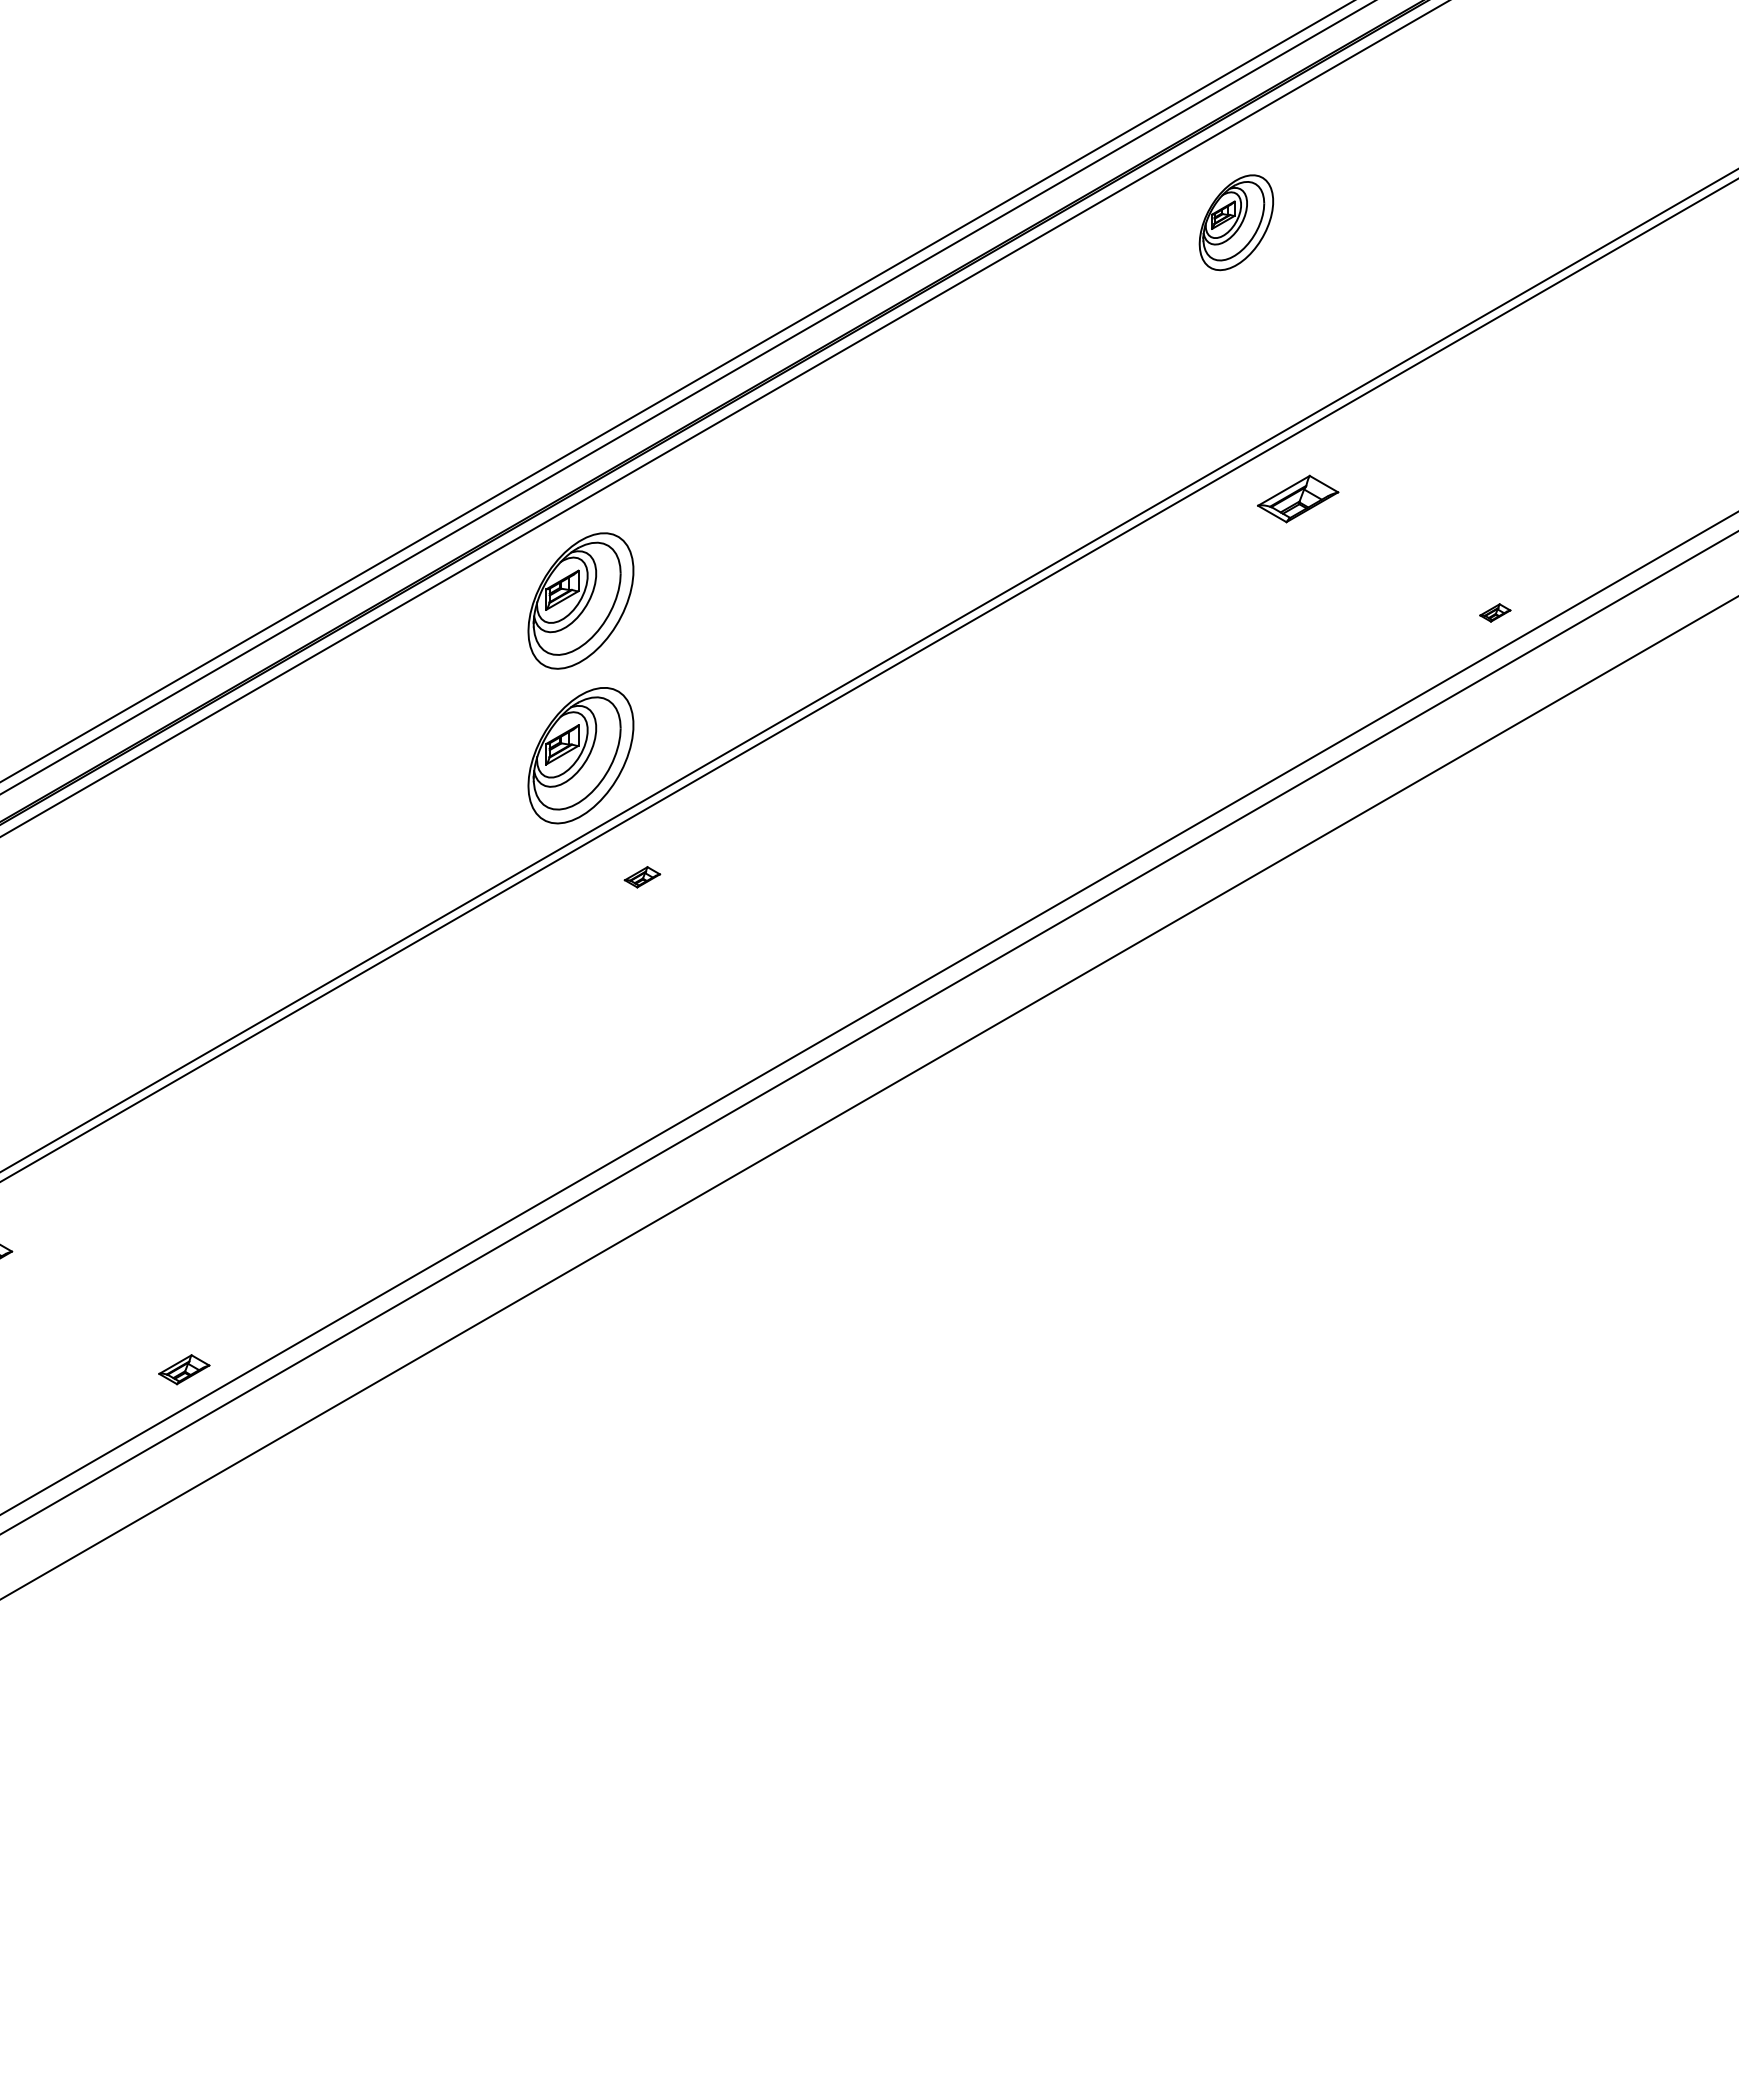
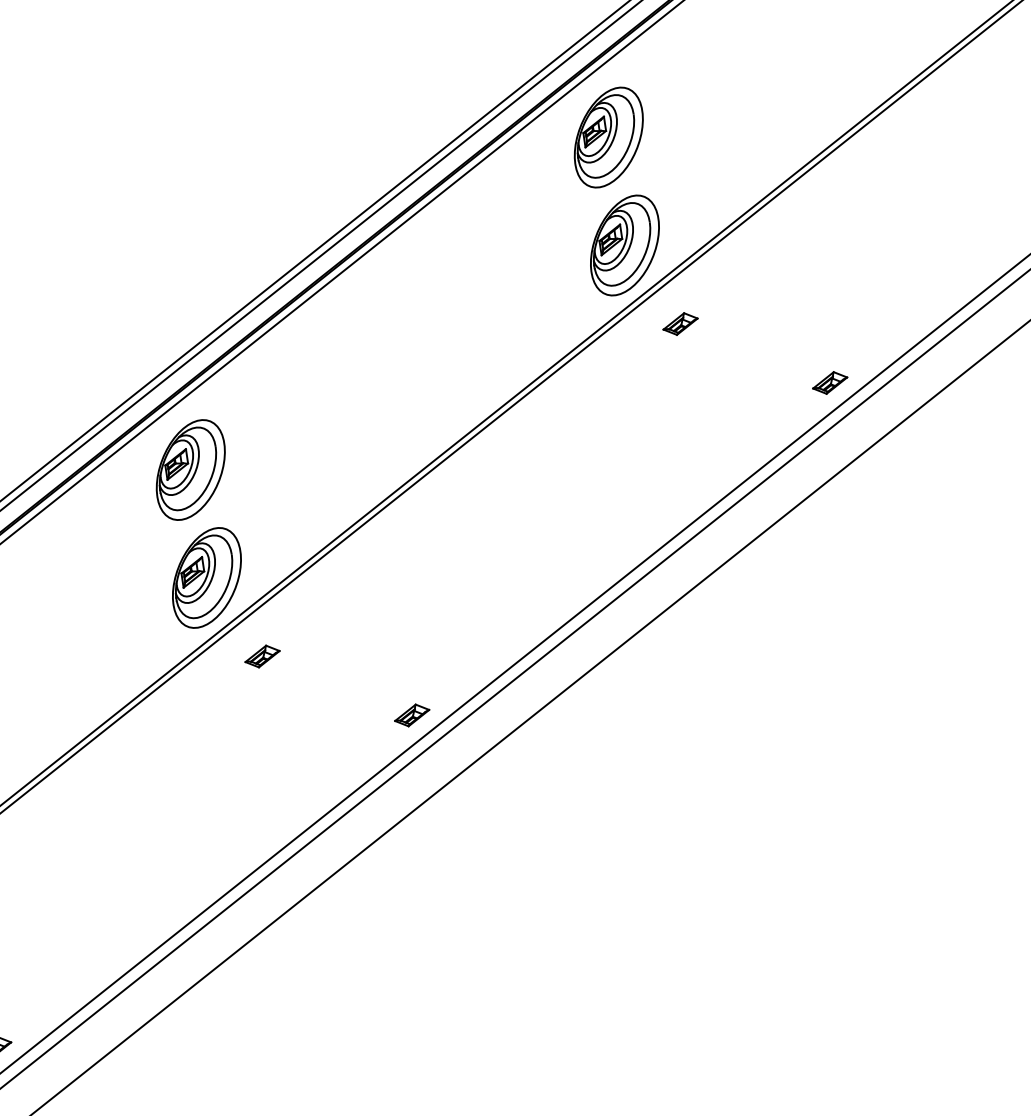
part: (1236, 222) -> (608, 137), size x1.43
part: (1236, 376) -> (624, 244), added
part: (1297, 498) -> (680, 323), size x0.62
part: (1495, 612) -> (830, 382), size x1.67
part: (642, 876) -> (262, 655), size x1.43
part: (839, 990) -> (411, 714), added

